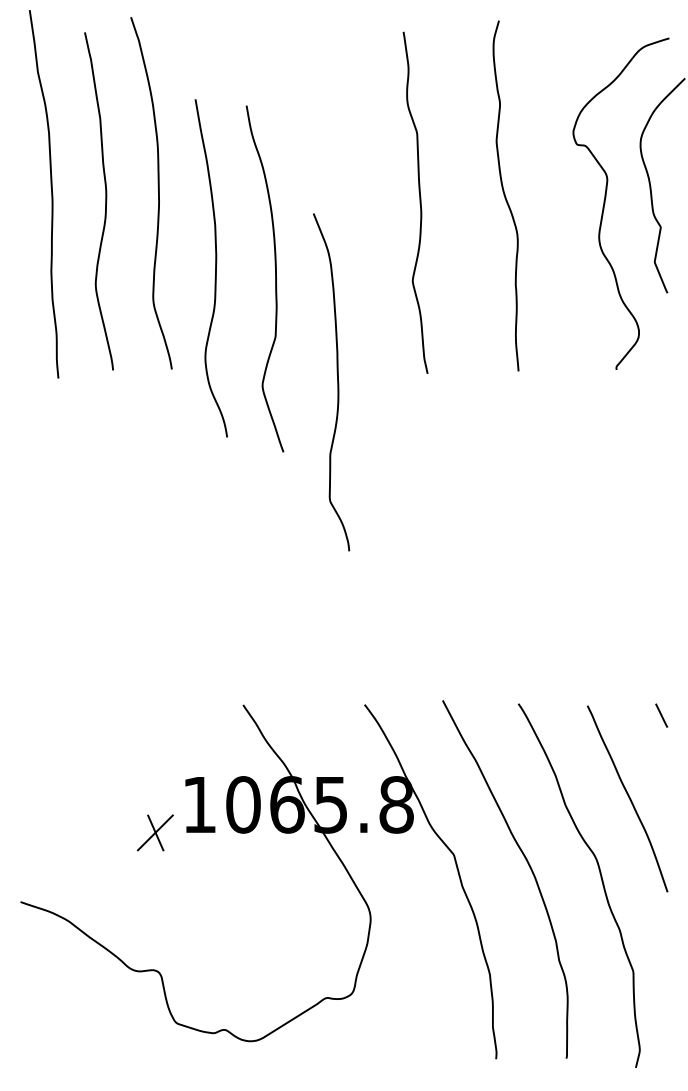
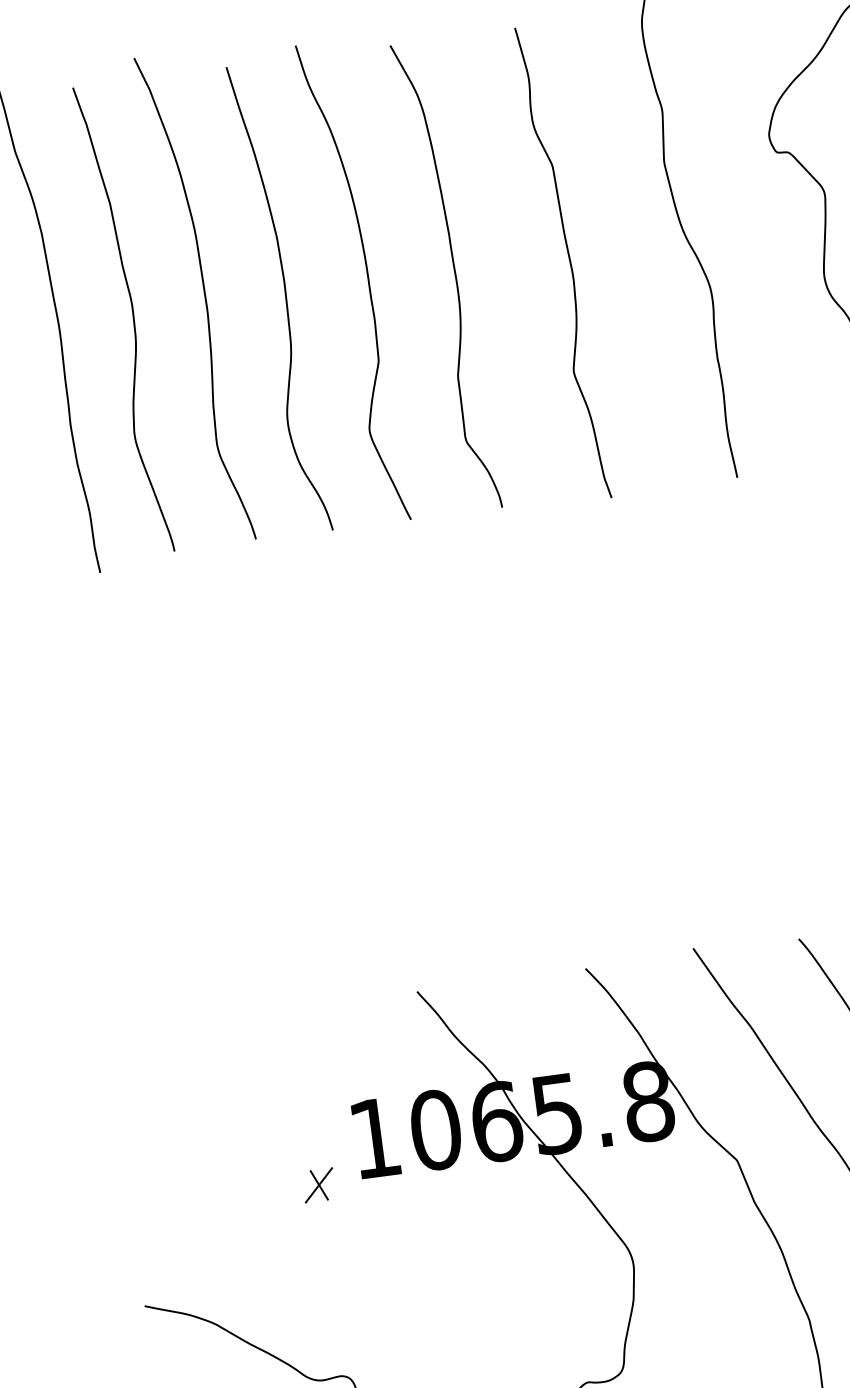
curve: (215, 268) -> (285, 298), moved
curve: (275, 278) -> (367, 280), moved
curve: (337, 382) -> (454, 275), moved
part: (155, 832) -> (319, 1184), size x0.62

